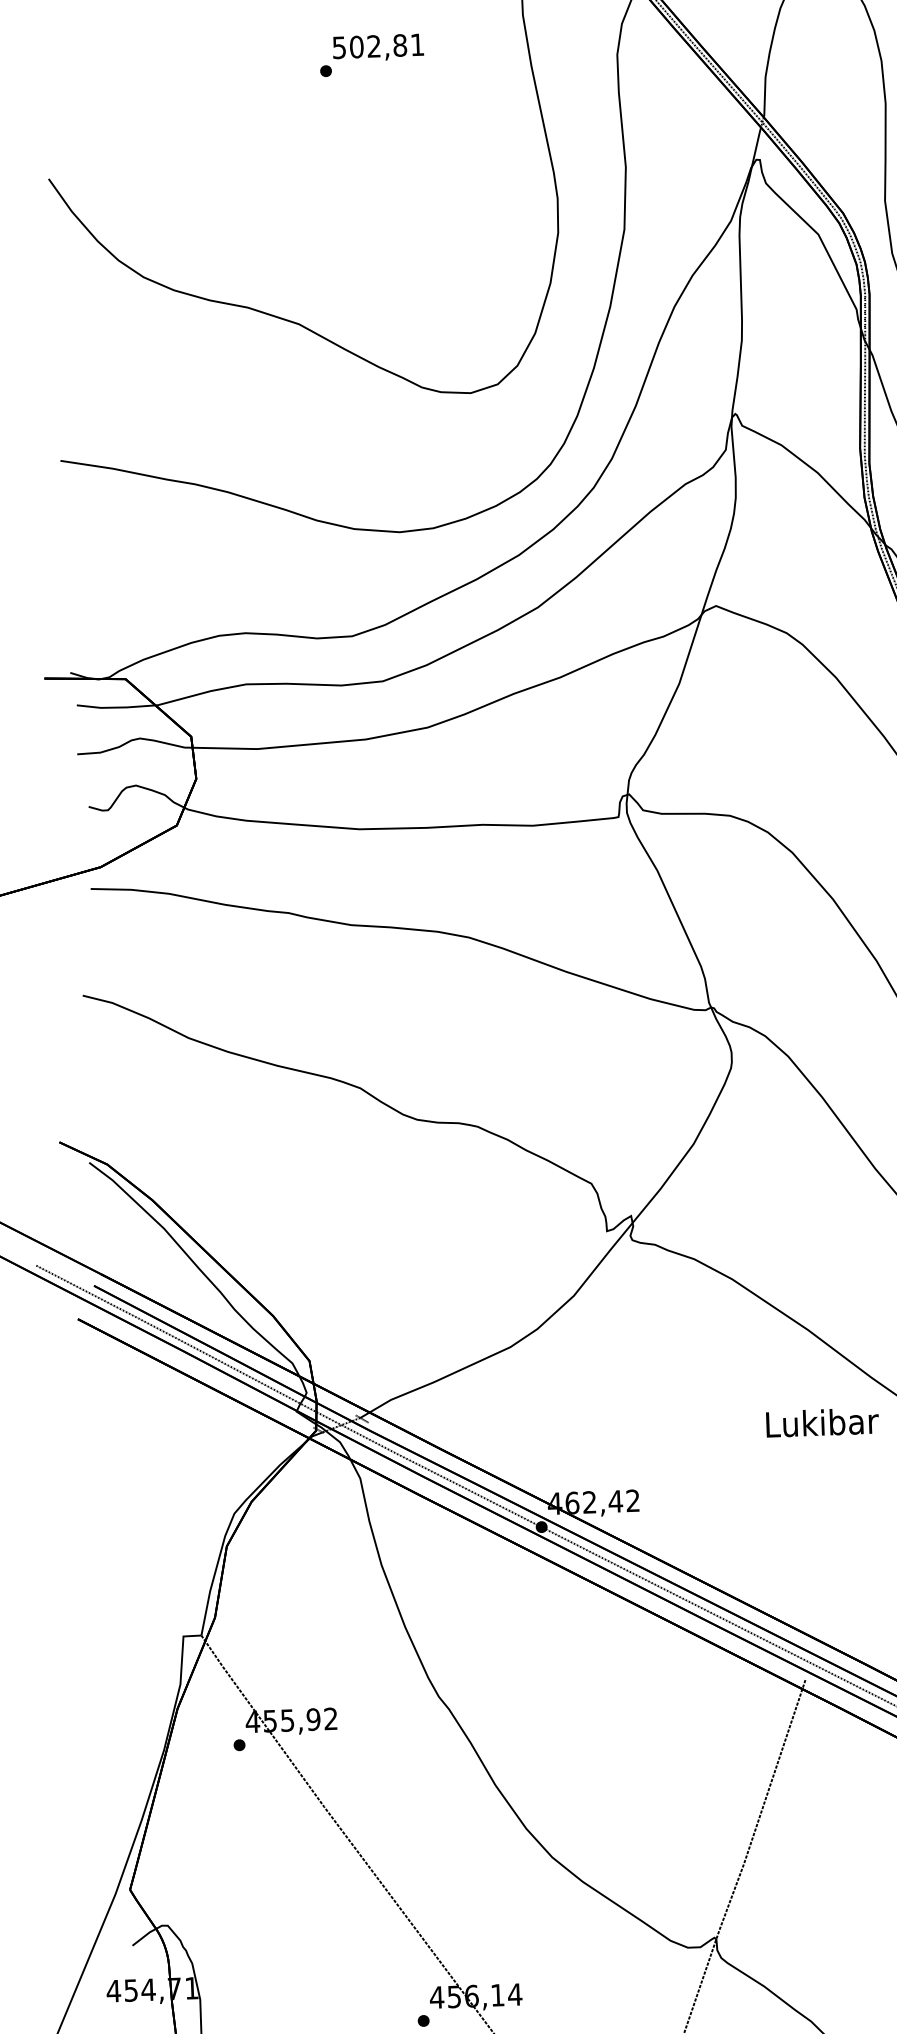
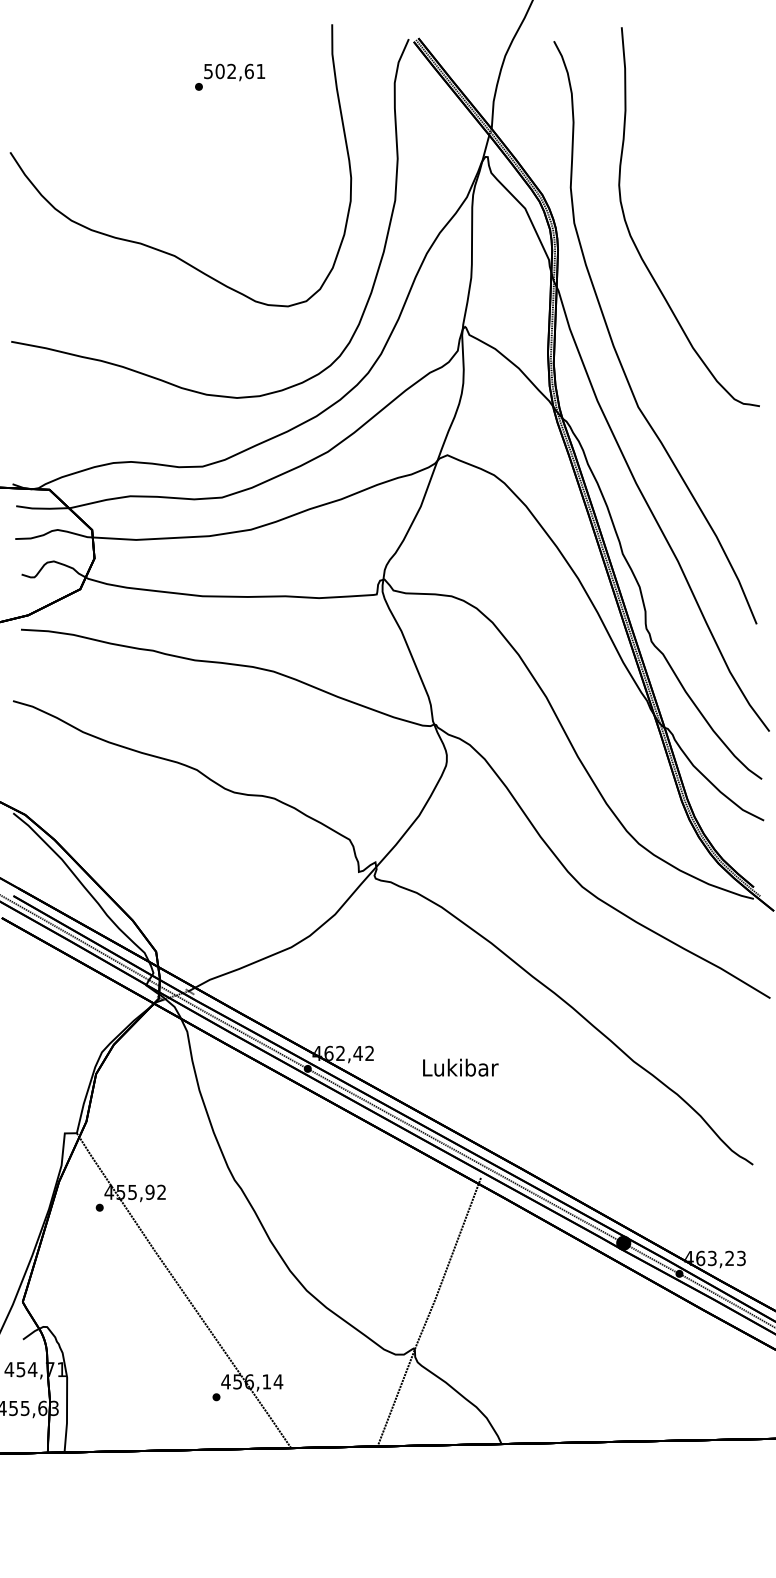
text: (398, 44) -> (248, 70), 502,81 -> 502,61
text: (822, 1422) -> (460, 1067), moved

